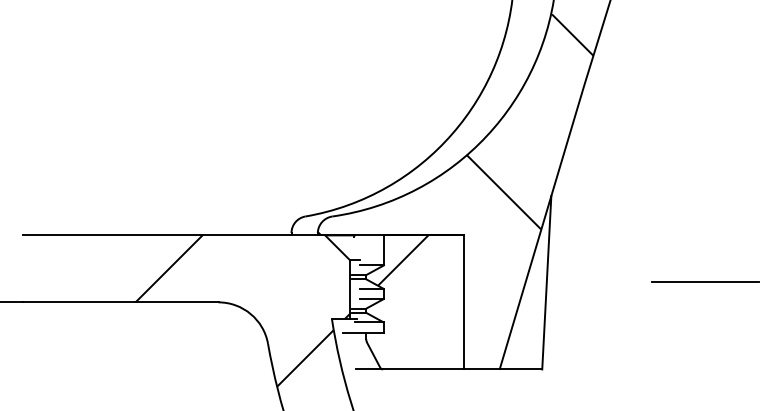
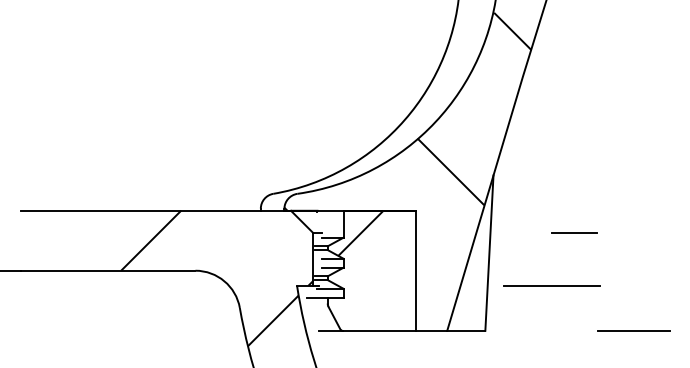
line: (641, 259) -> (574, 232), added
line: (705, 281) -> (551, 285), moved
line: (707, 369) -> (633, 330), added

